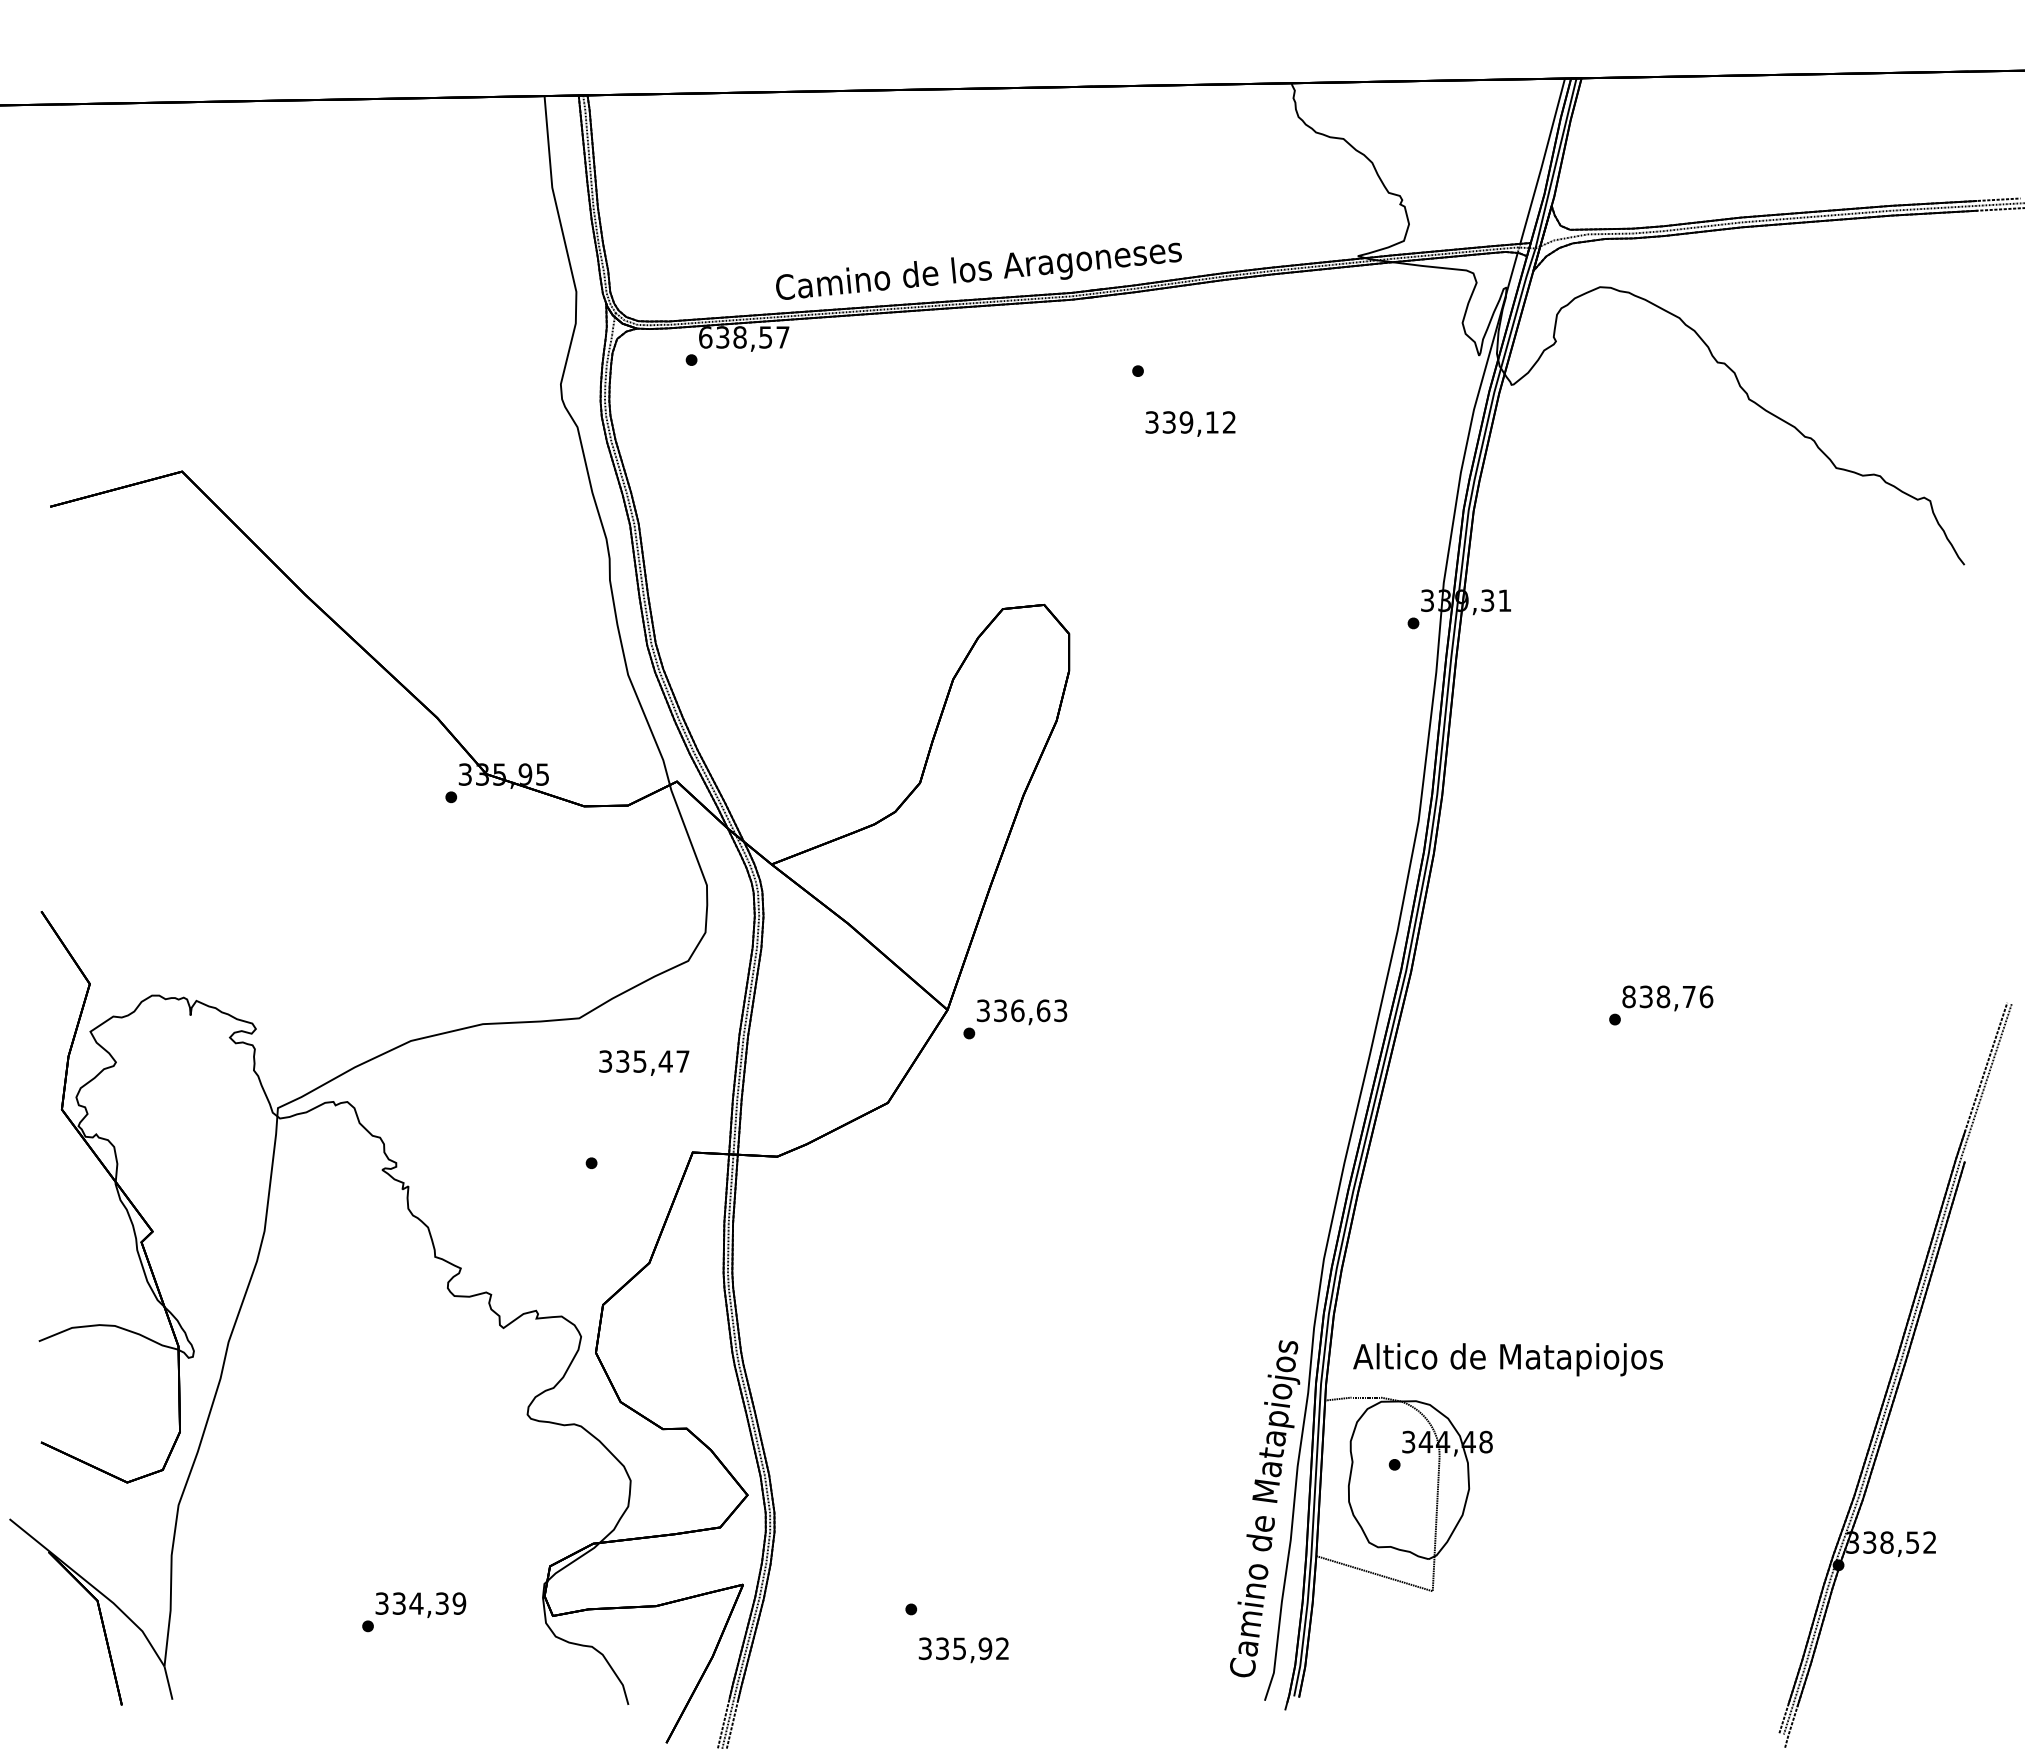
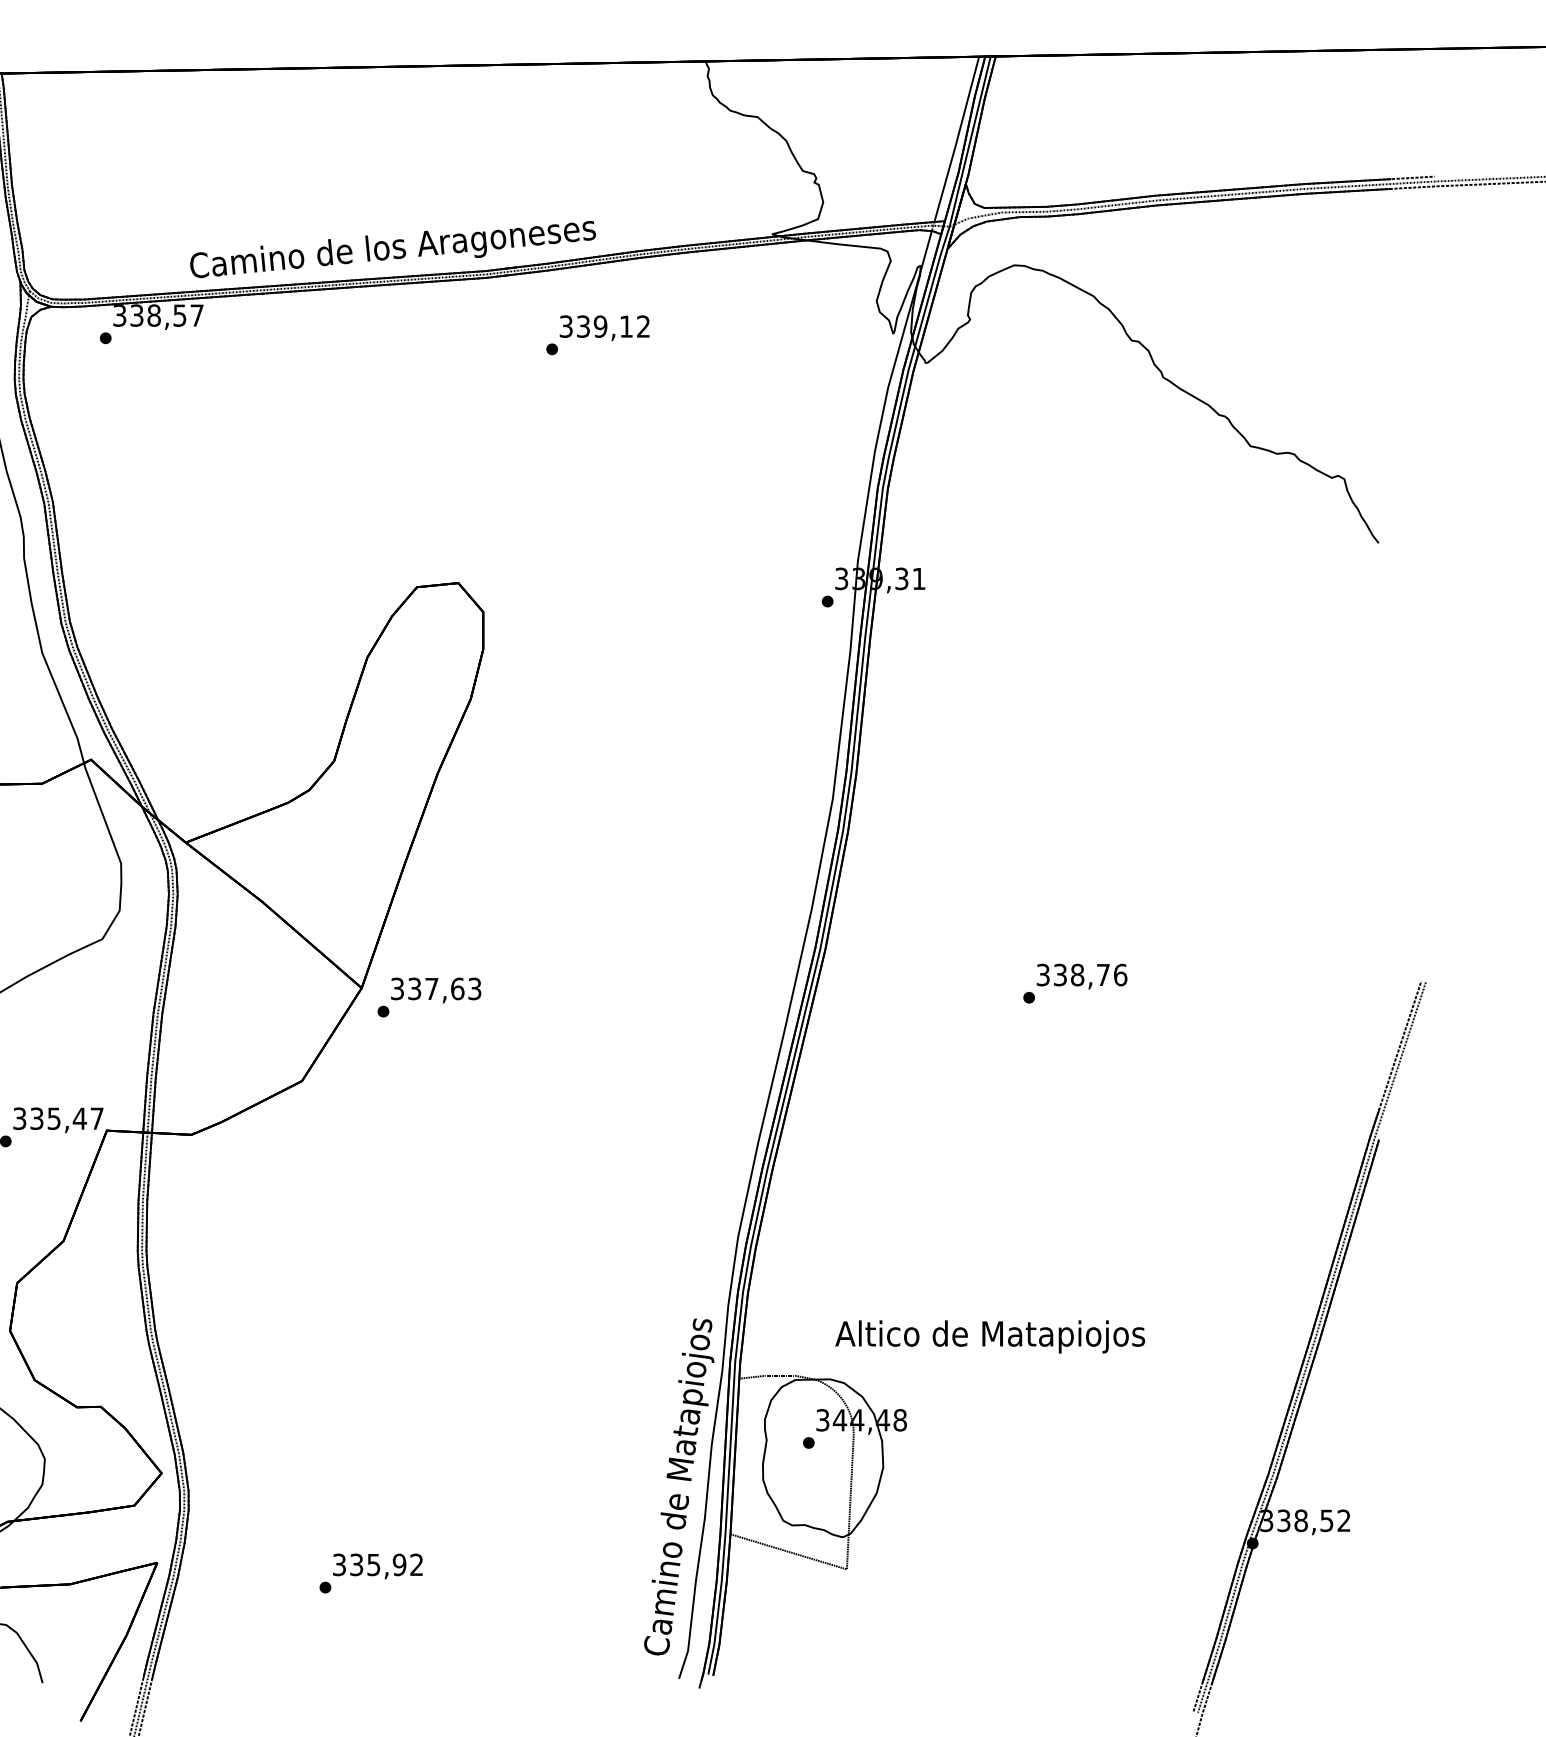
text: (705, 337) -> (119, 315), 638,57 -> 338,57
text: (1190, 423) -> (604, 327), moved
text: (1628, 996) -> (1042, 974), 838,76 -> 338,76
text: (1017, 1010) -> (431, 988), 336,63 -> 337,63
text: (644, 1062) -> (58, 1119), moved
text: (1507, 1359) -> (989, 1336), moved
text: (963, 1650) -> (377, 1566), moved

